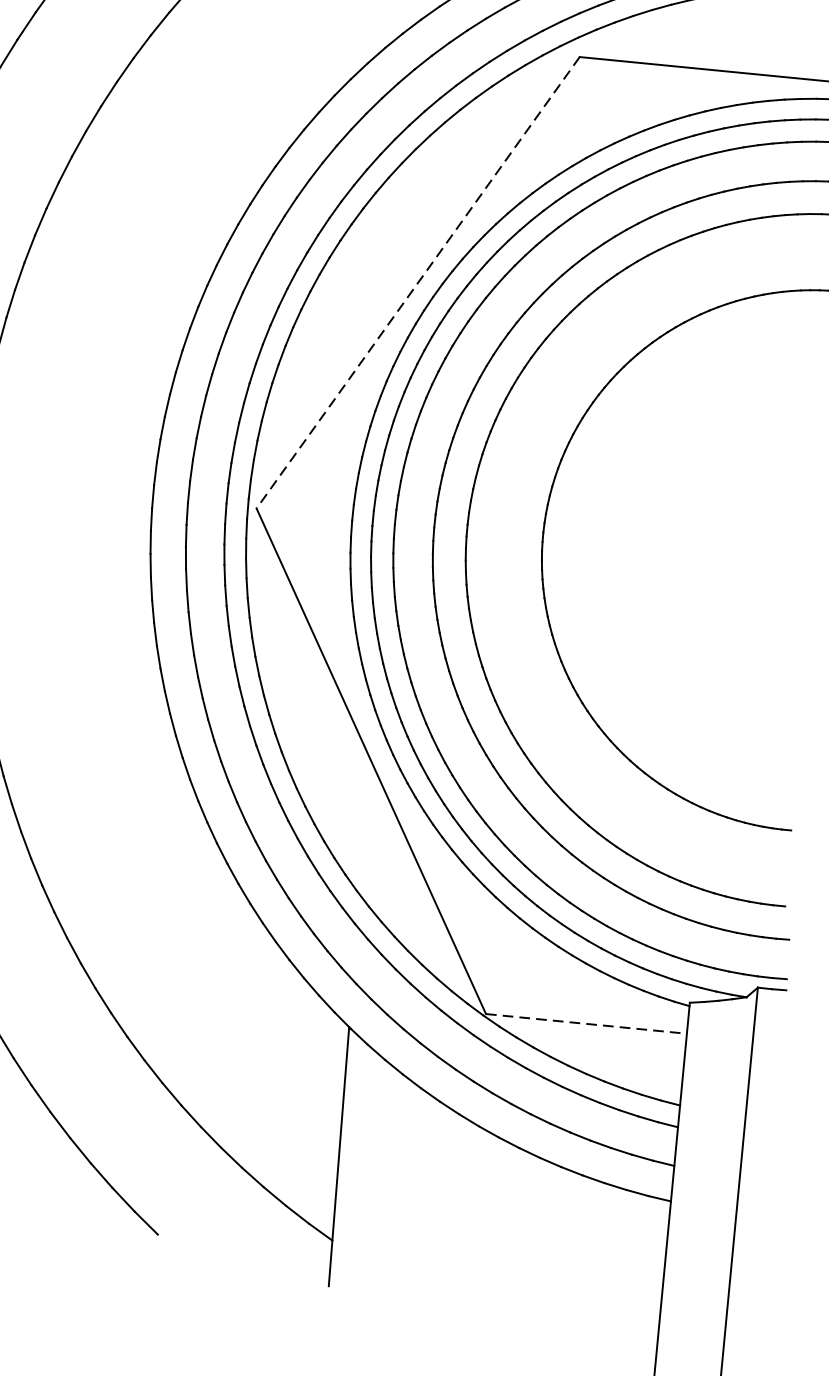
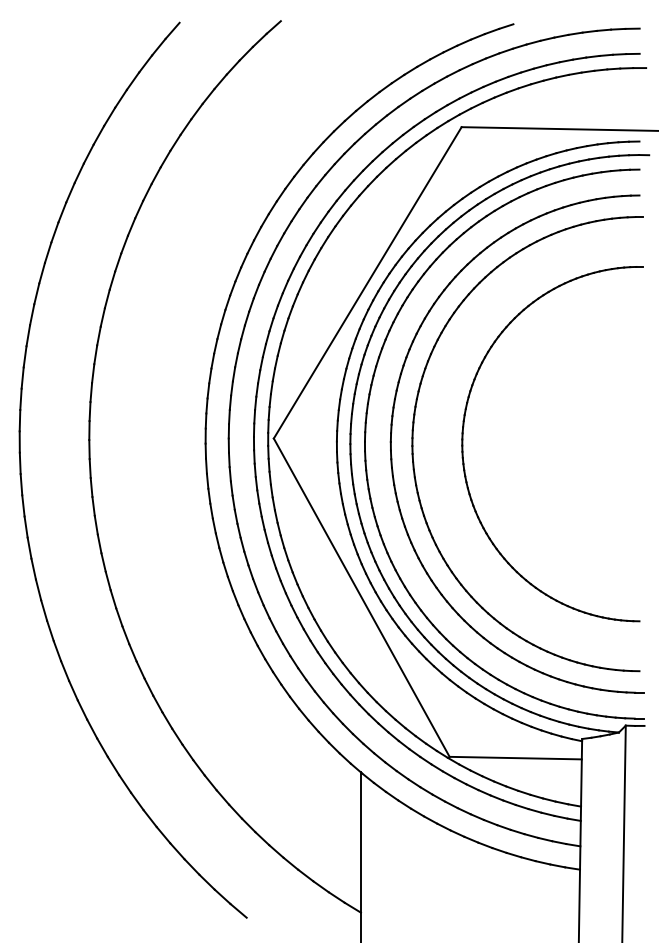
line: (417, 282) -> (367, 282), dashed -> solid
line: (587, 1024) -> (516, 758), dashed -> solid

